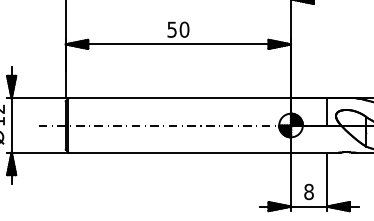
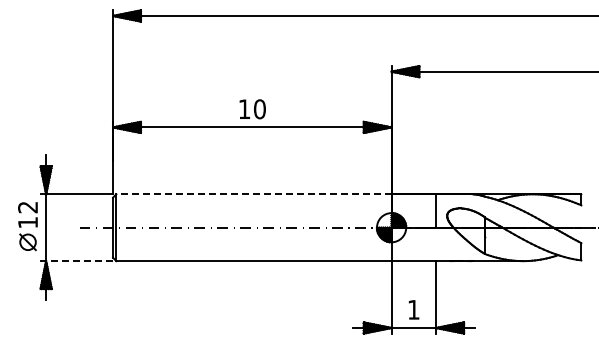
text: (172, 29) -> (244, 109), 50 -> 10
line: (179, 98) -> (253, 194), solid -> dashed
line: (38, 152) -> (79, 261), solid -> dashed
text: (308, 191) -> (413, 309), 8 -> 1

